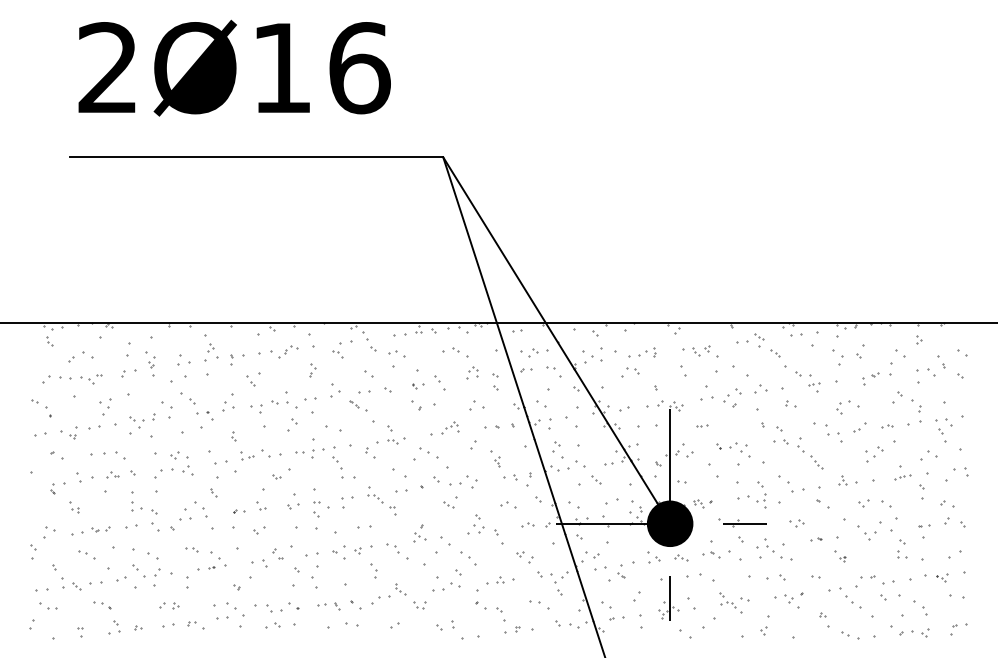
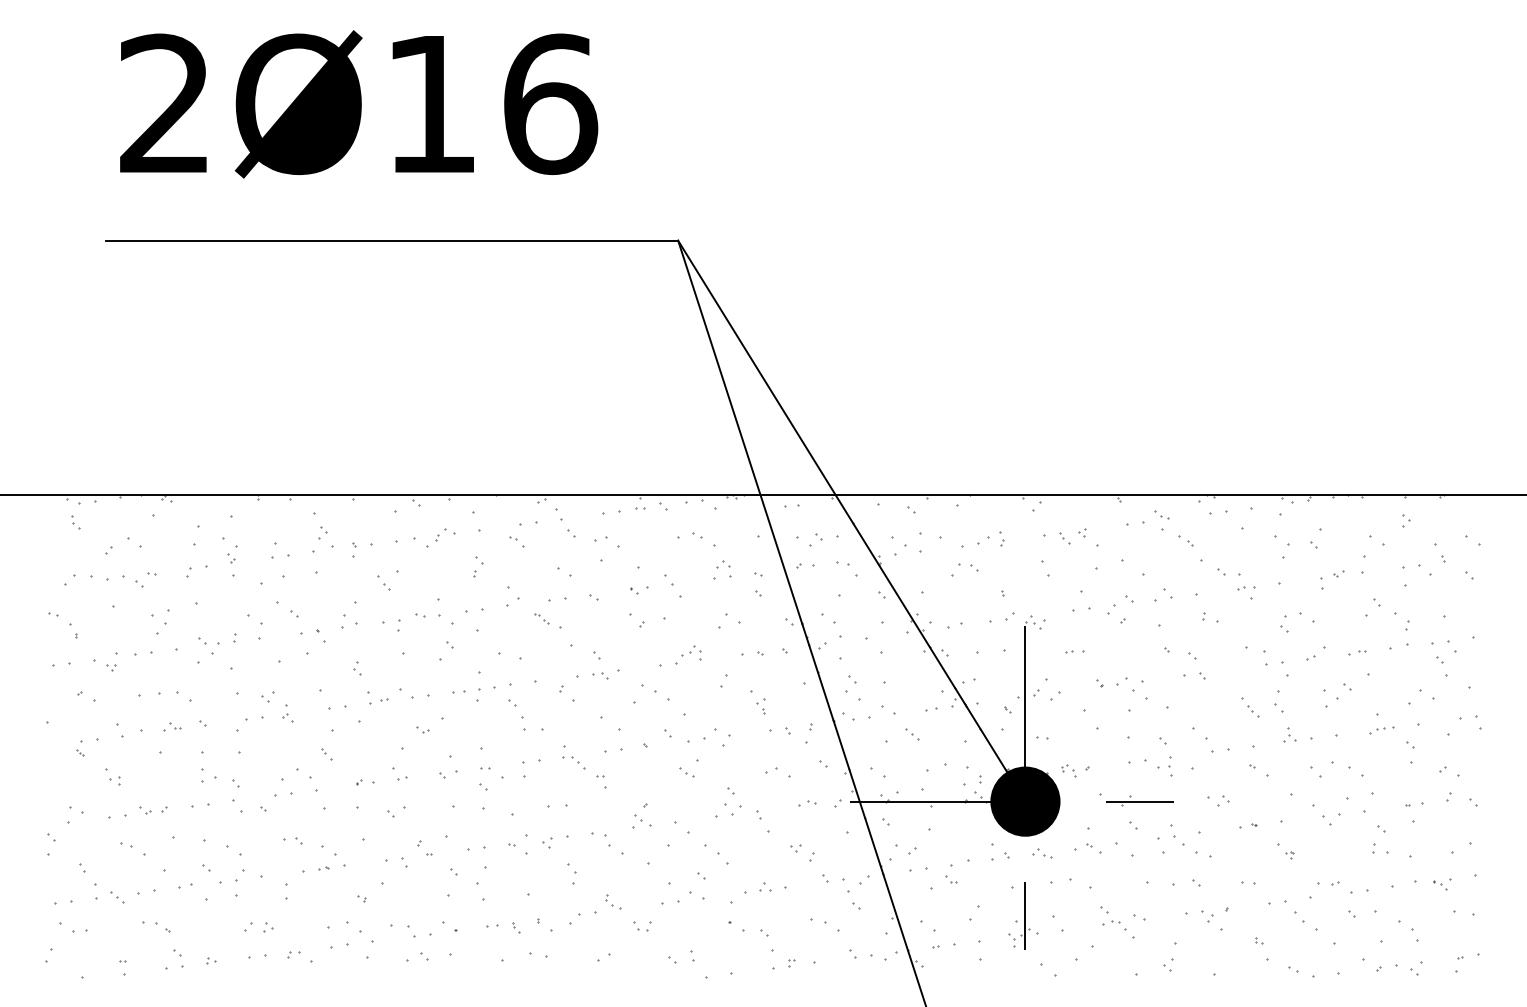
part: (549, 423) -> (840, 648), size x1.6
part: (800, 444) -> (1278, 701), moved
part: (187, 465) -> (286, 712), size x0.6
part: (863, 503) -> (1321, 770), size x1.6

